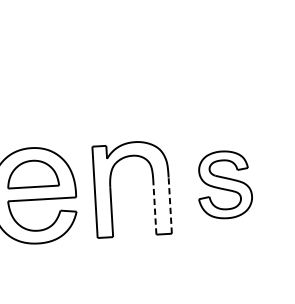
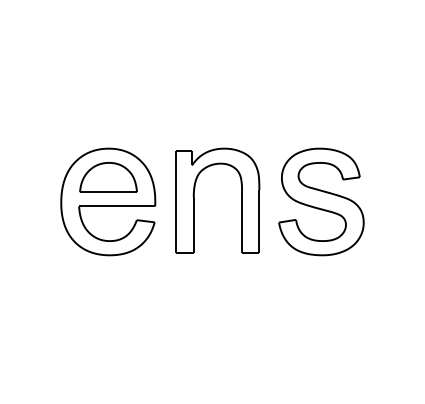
part: (224, 184) -> (321, 201), size x1.43
line: (170, 205) -> (259, 221), dashed -> solid
line: (155, 207) -> (242, 222), dashed -> solid

